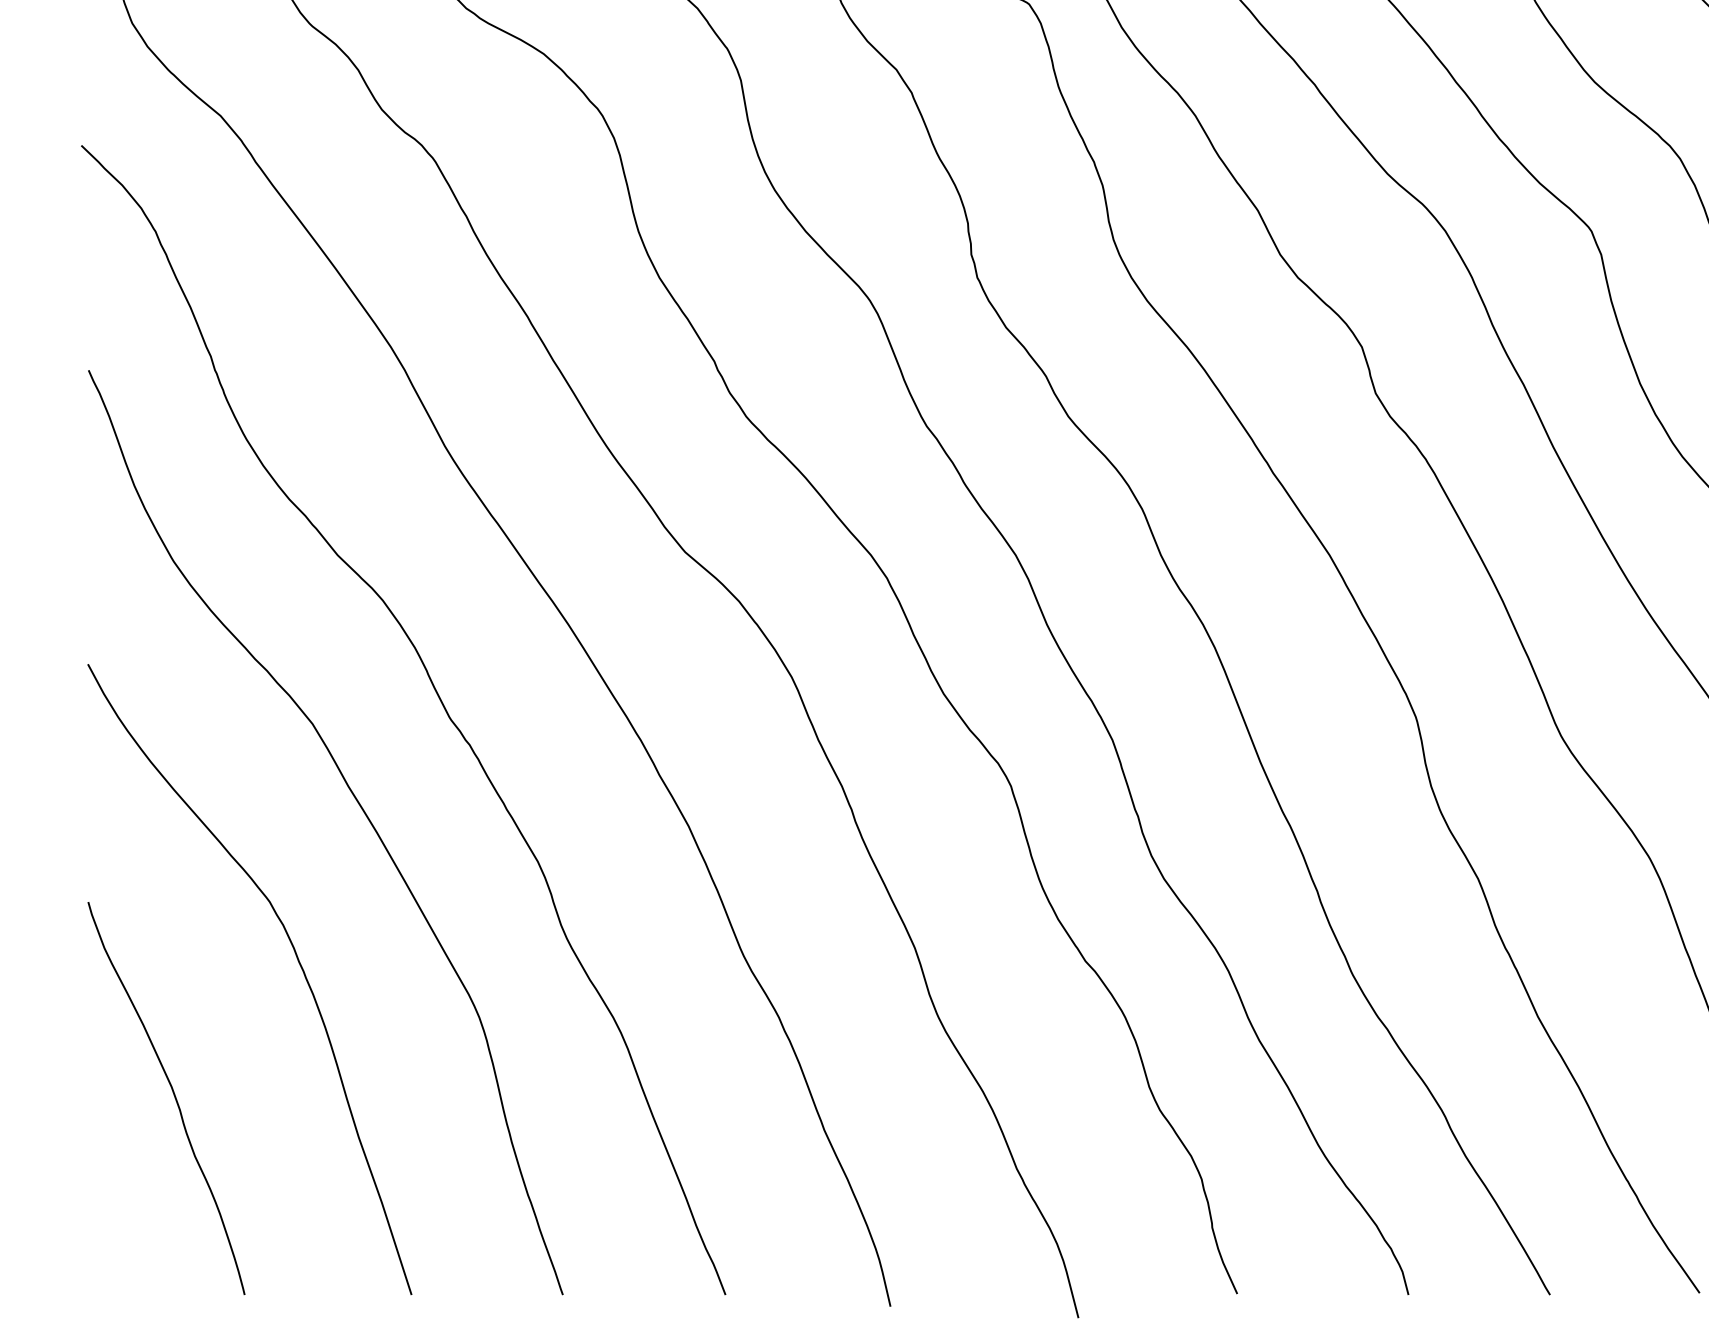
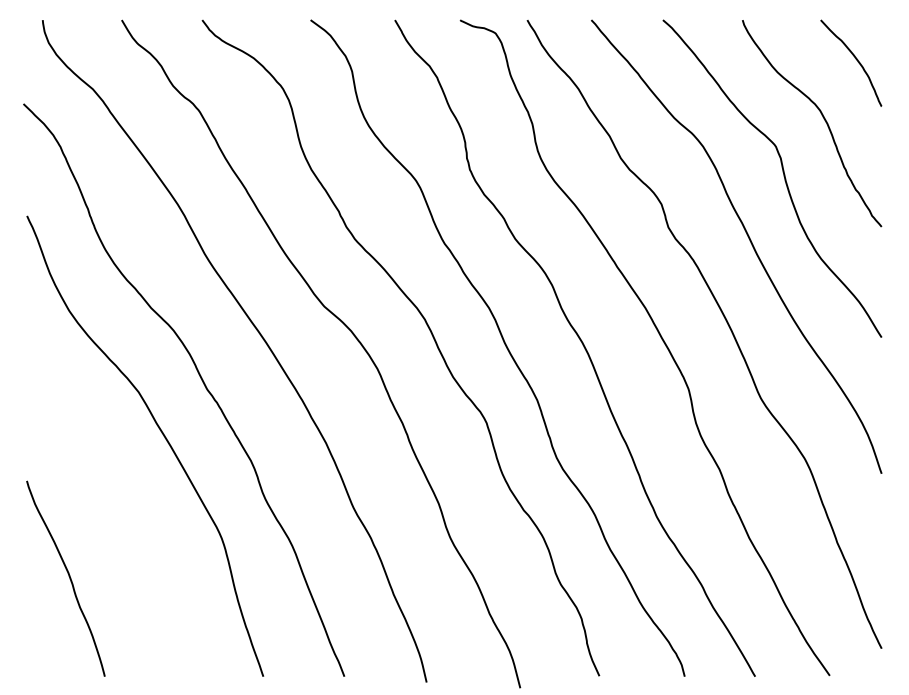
curve: (296, 961) -> (130, 510), removed

